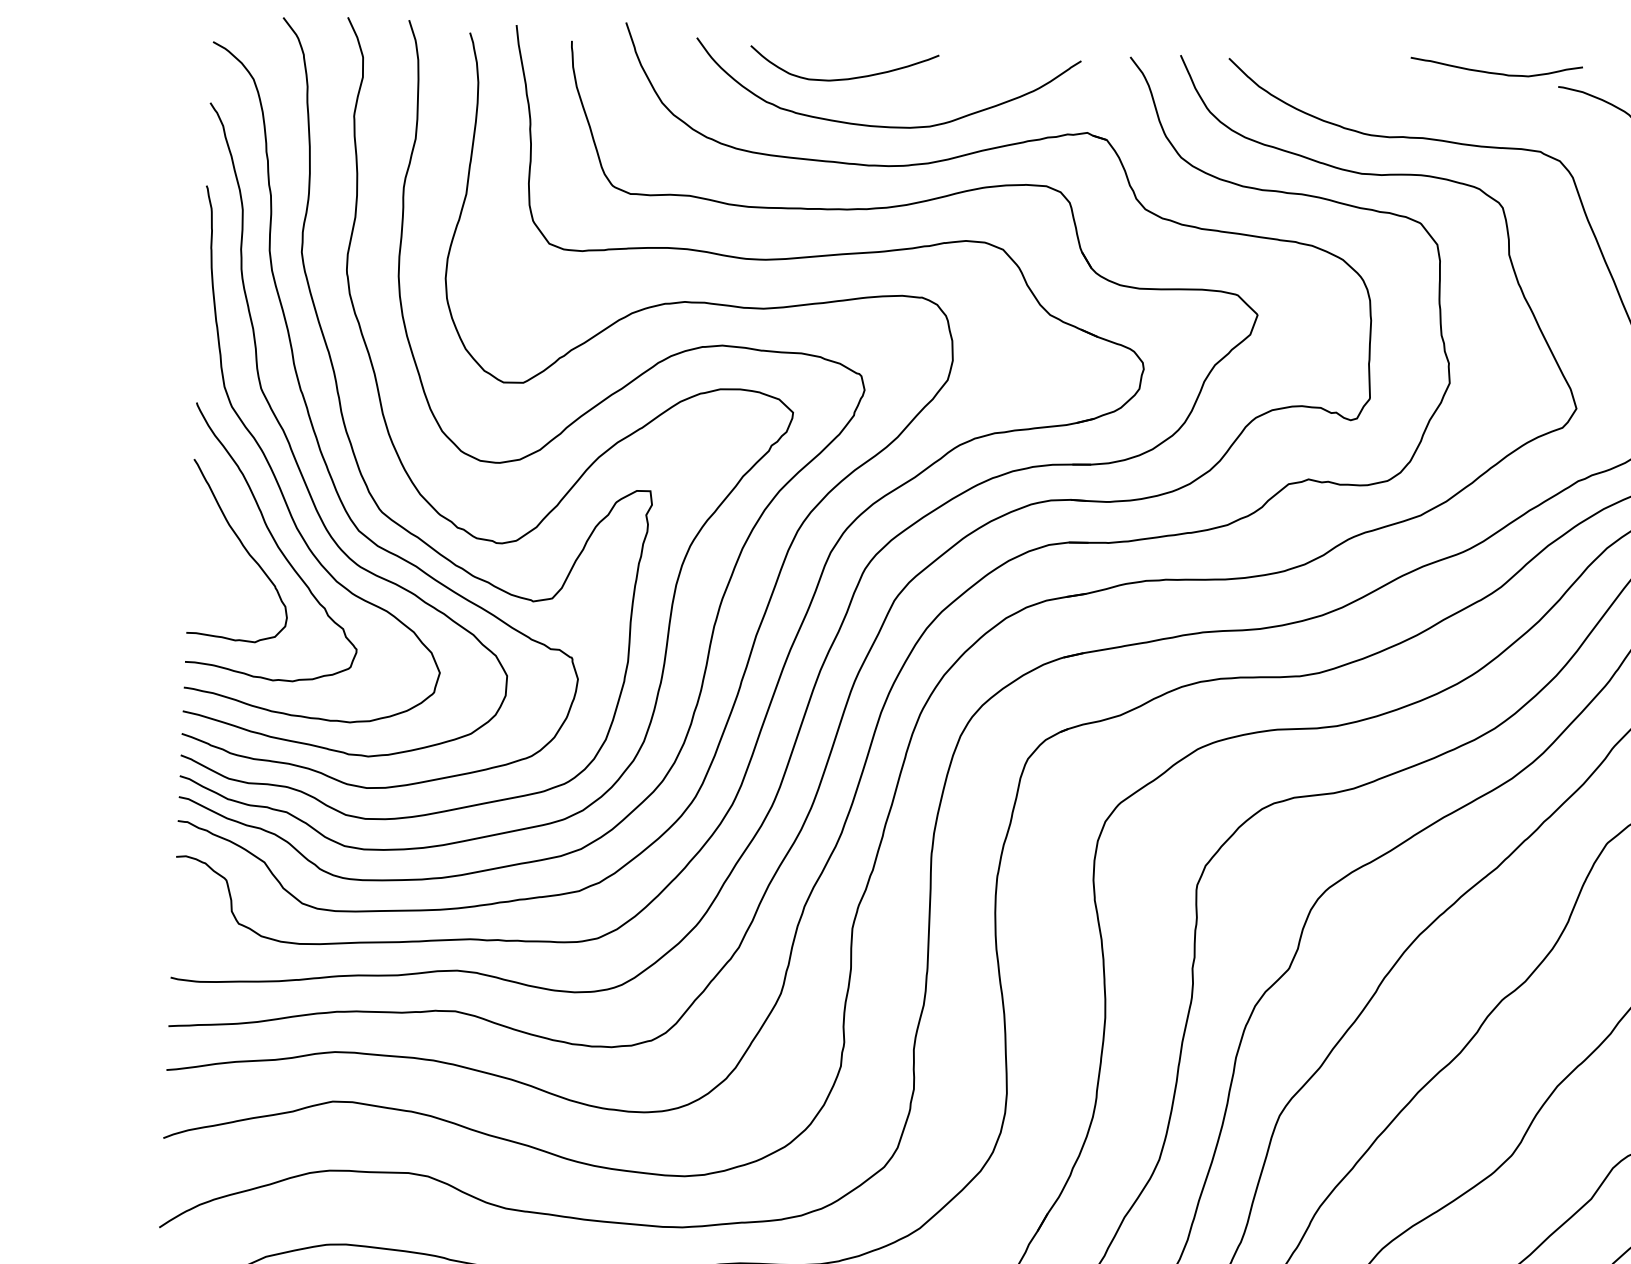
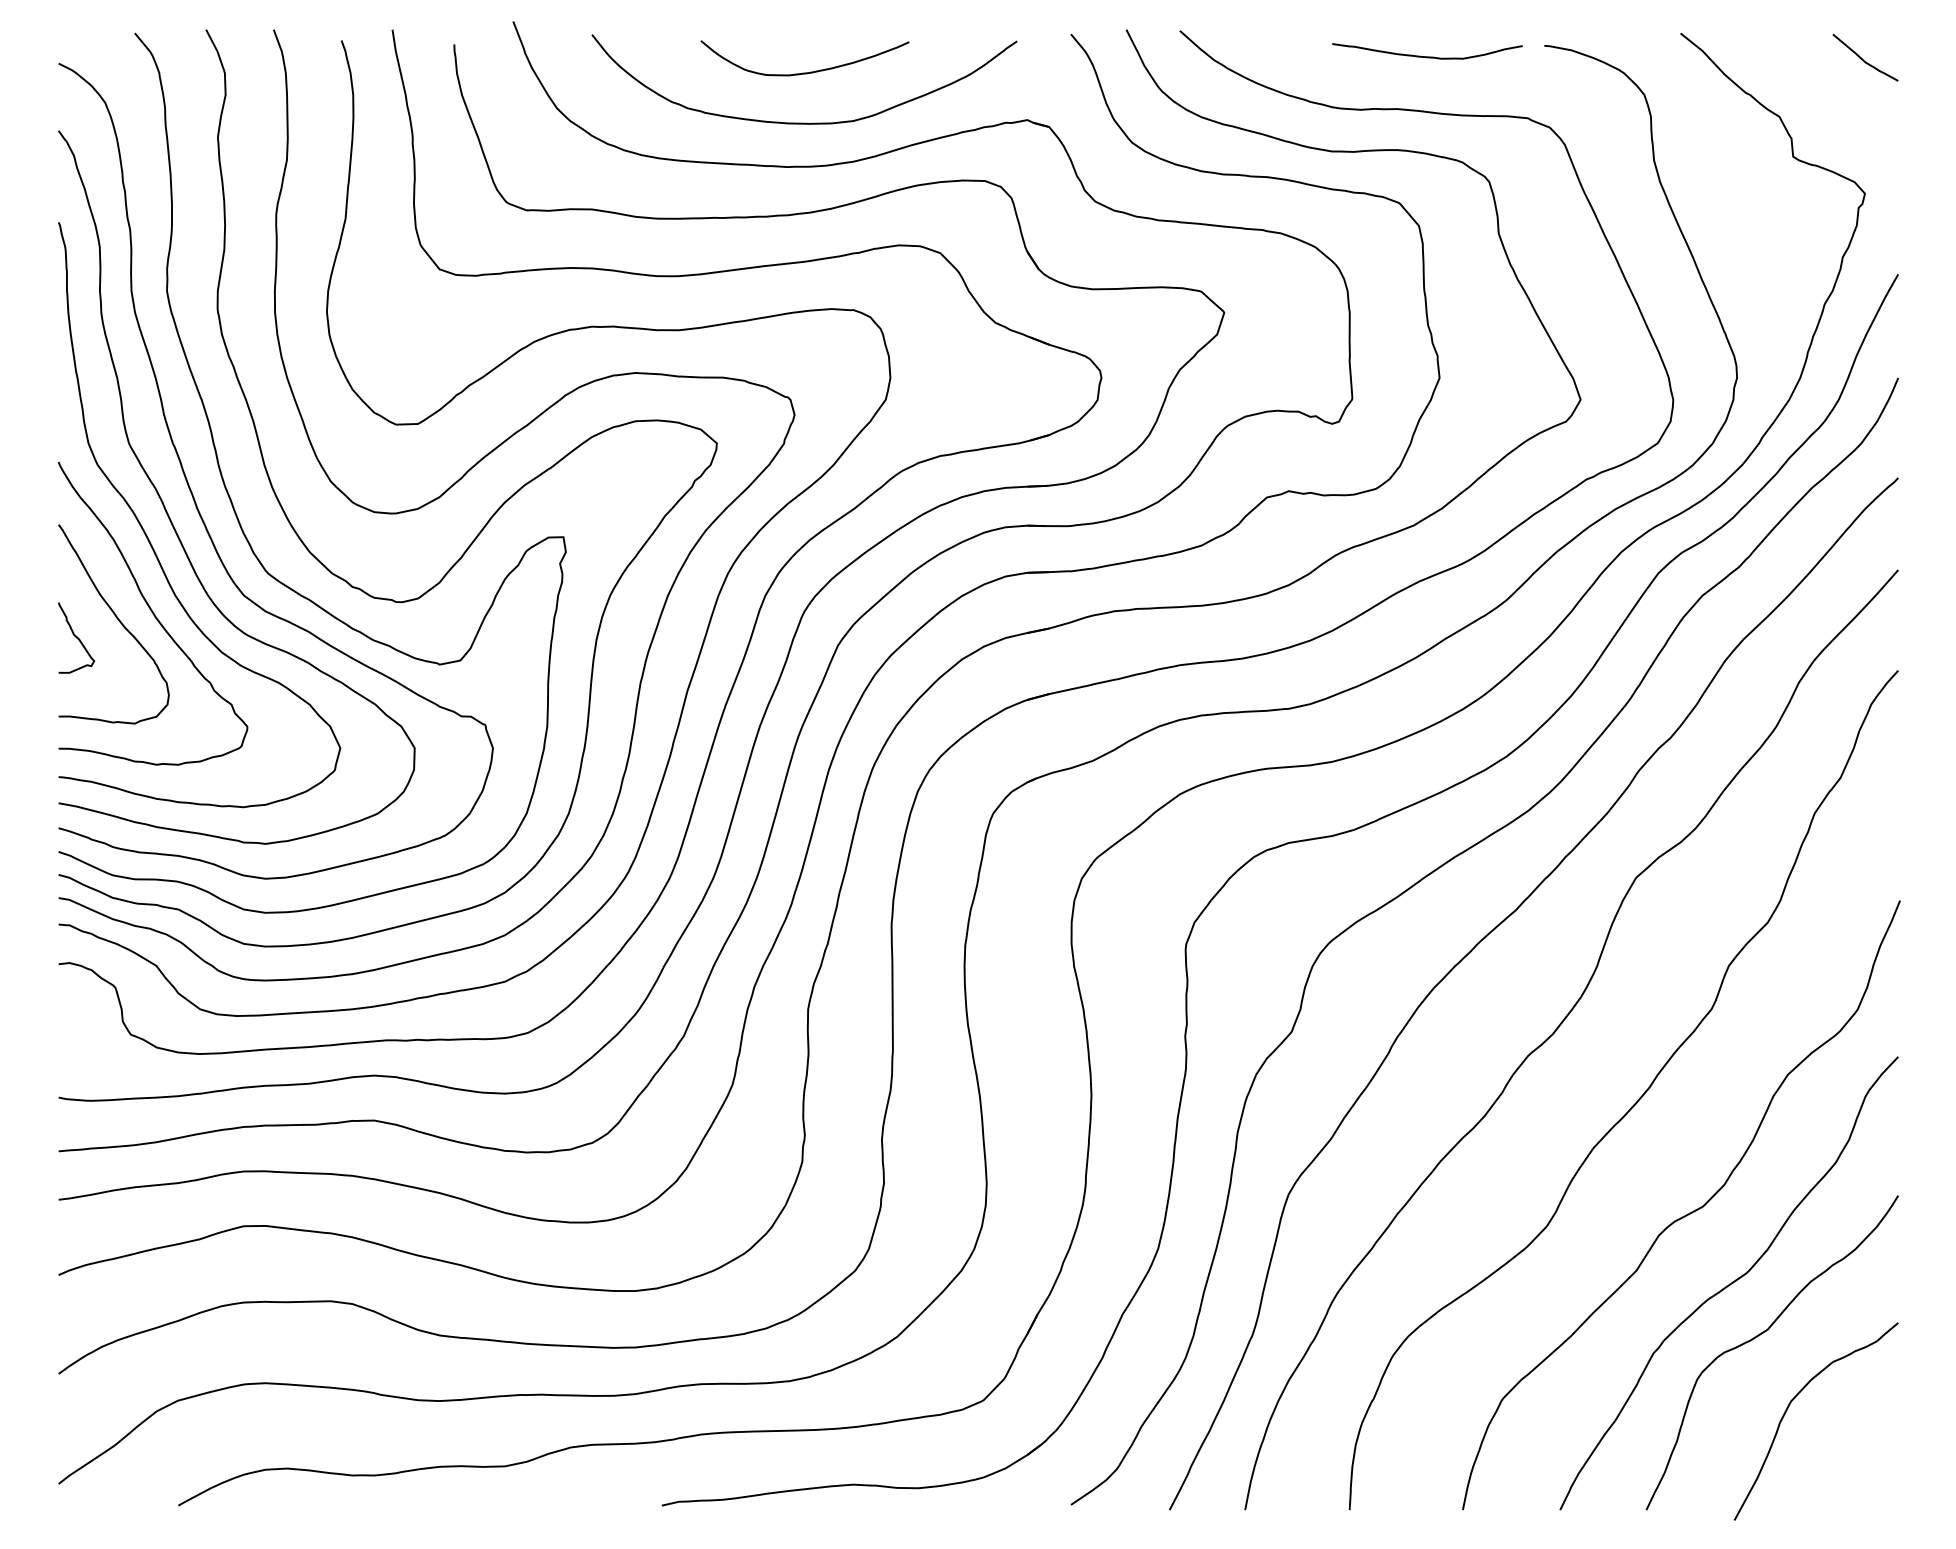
curve: (1496, 72) -> (1427, 56), moved
curve: (843, 78) -> (804, 72), moved
curve: (205, 561) -> (76, 637), added

